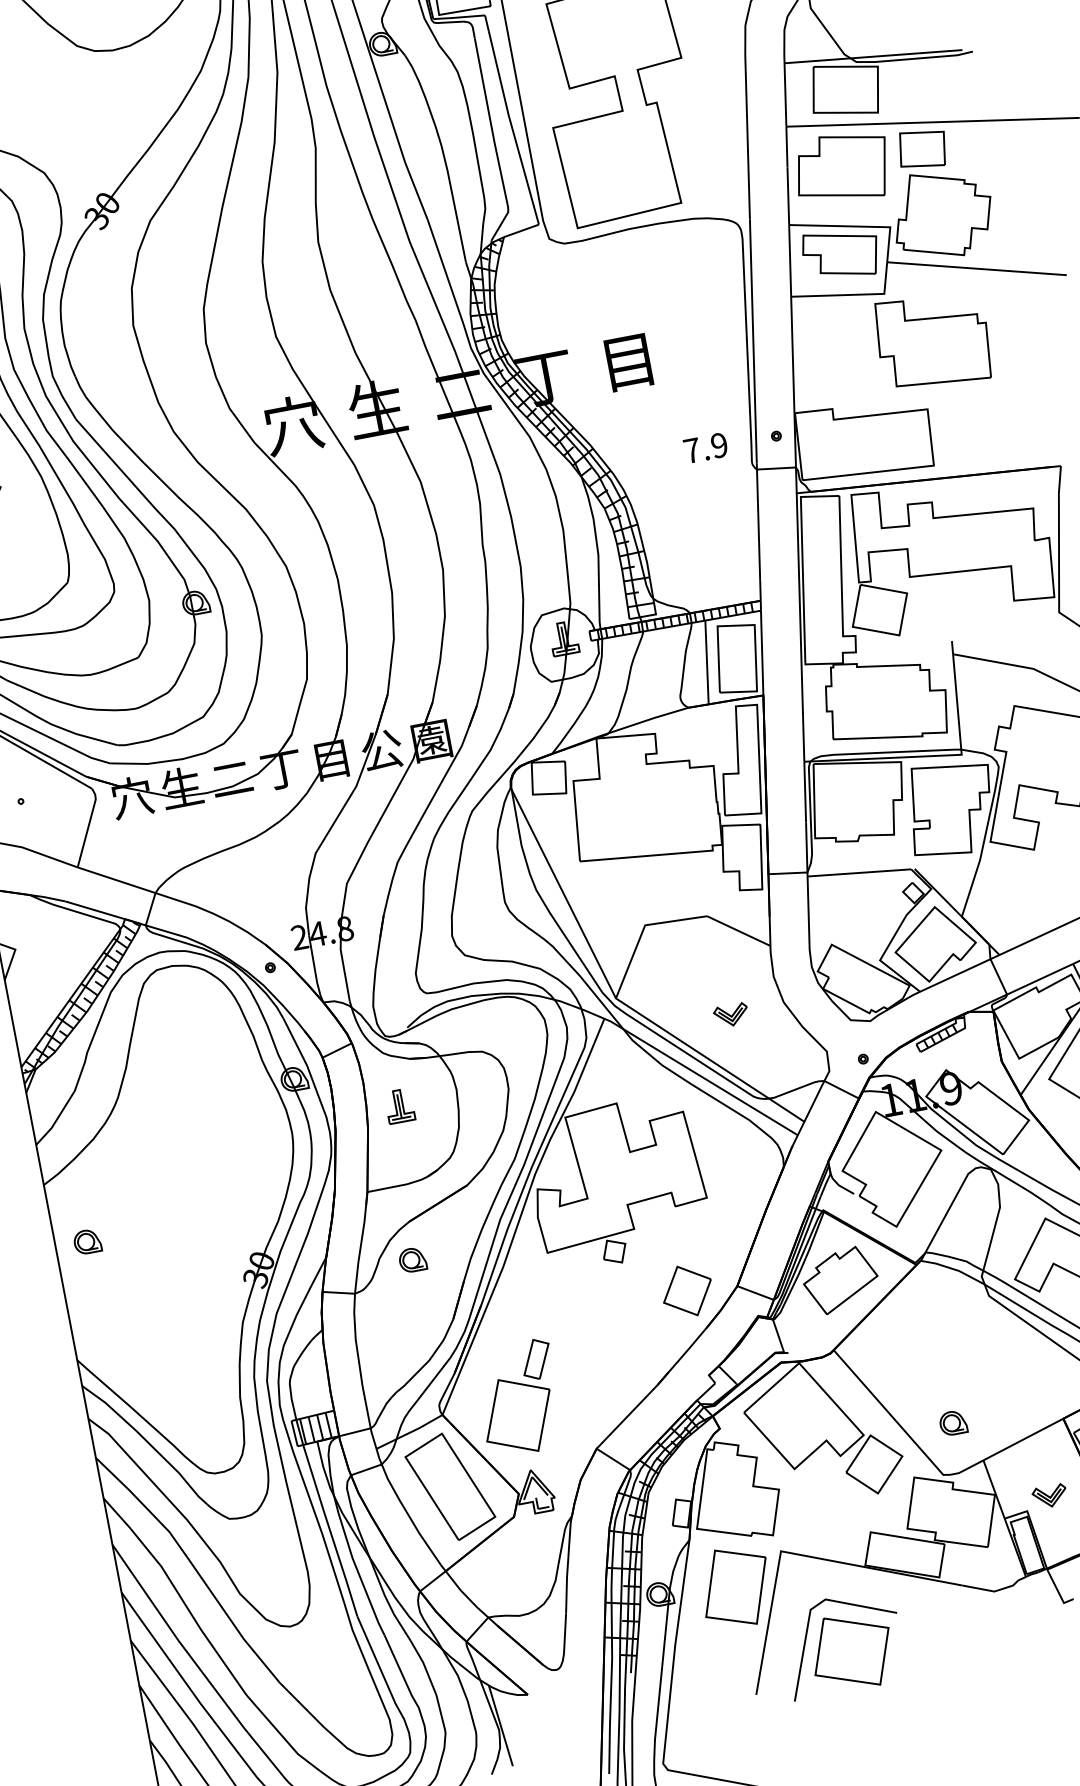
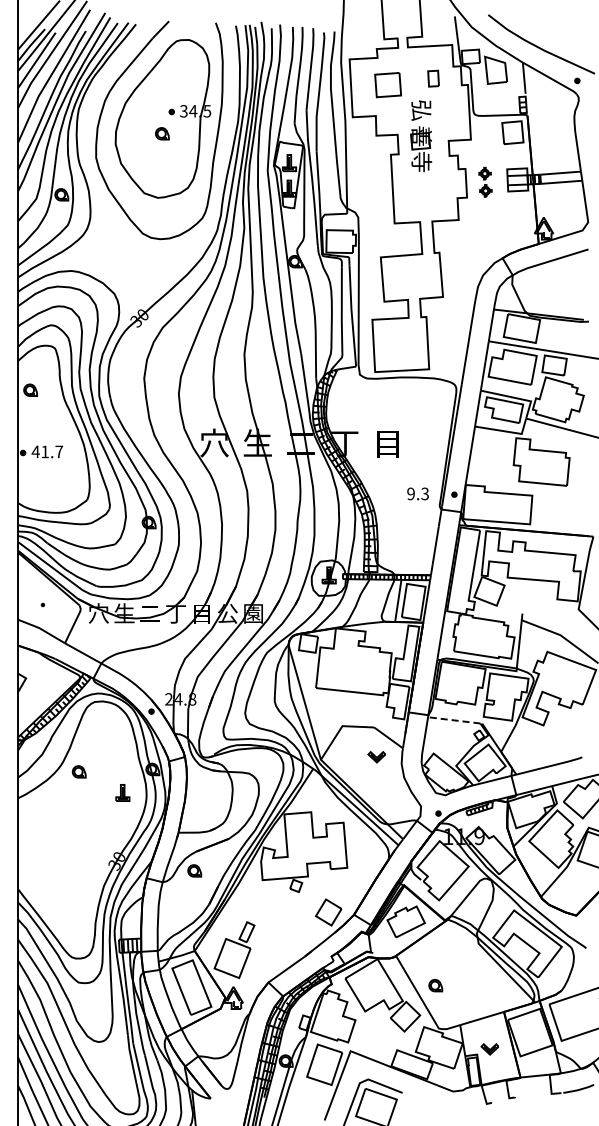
text: (704, 447) -> (417, 493), 7.9 -> 9.3
line: (857, 873) -> (453, 720), solid -> dashed
part: (730, 1016) -> (376, 757), moved
part: (398, 1105) -> (122, 792), moved
part: (85, 1241) -> (78, 771), moved
part: (952, 1422) -> (435, 985), moved

